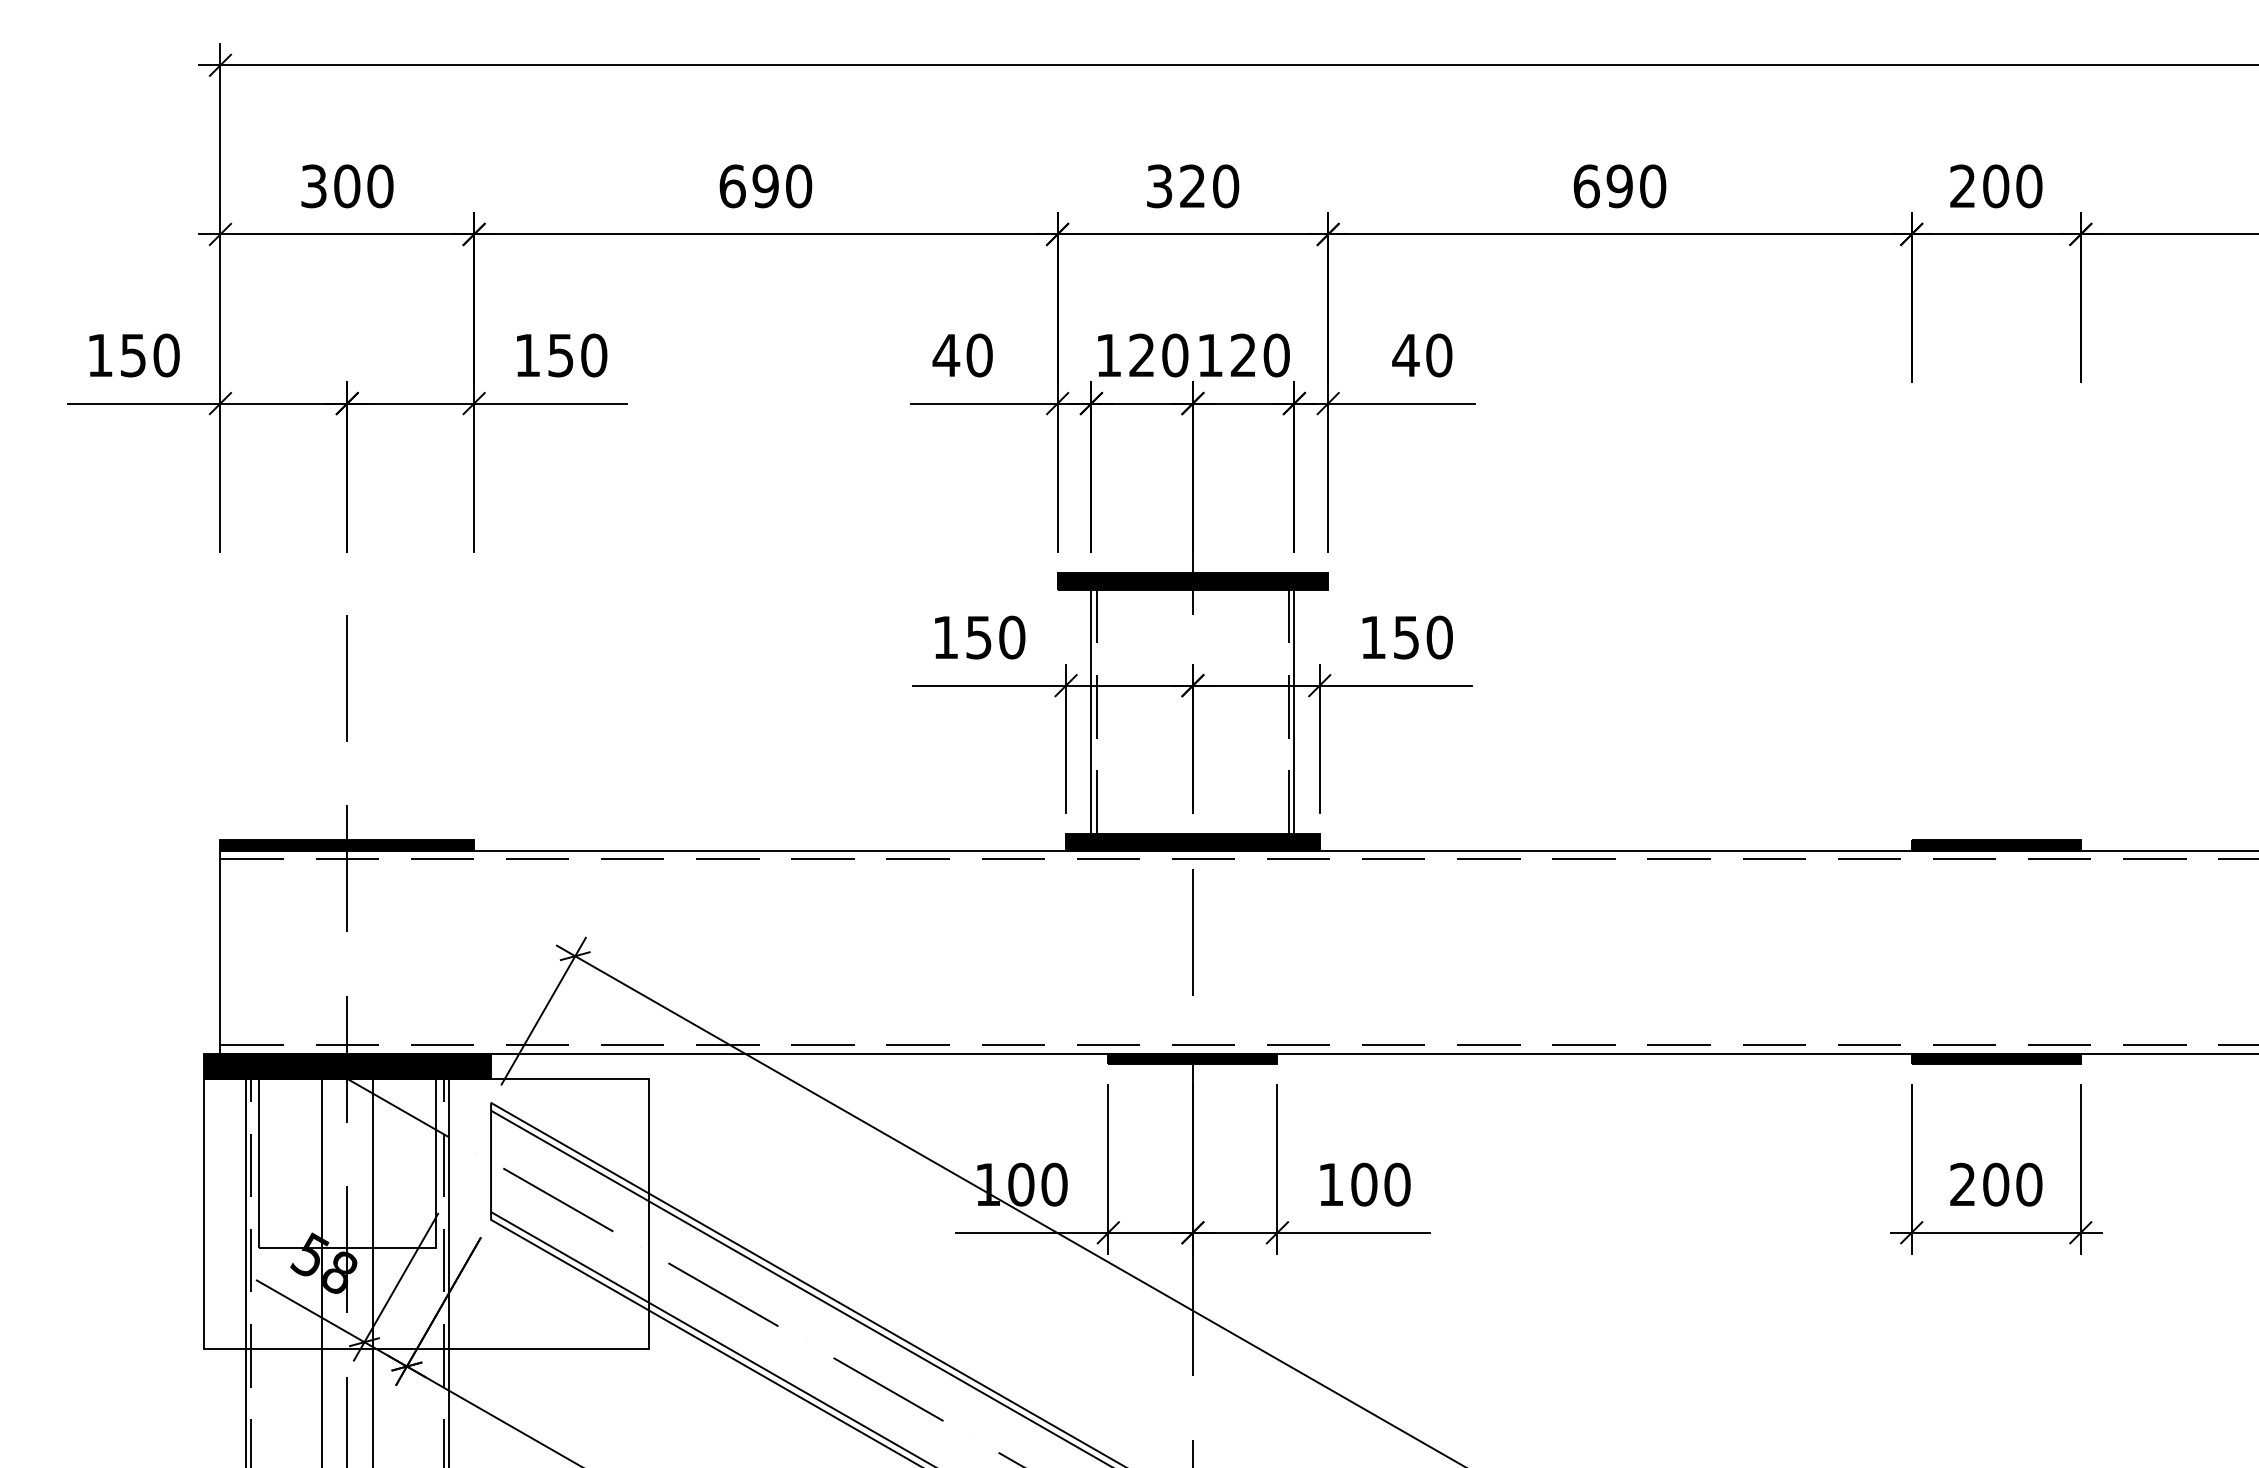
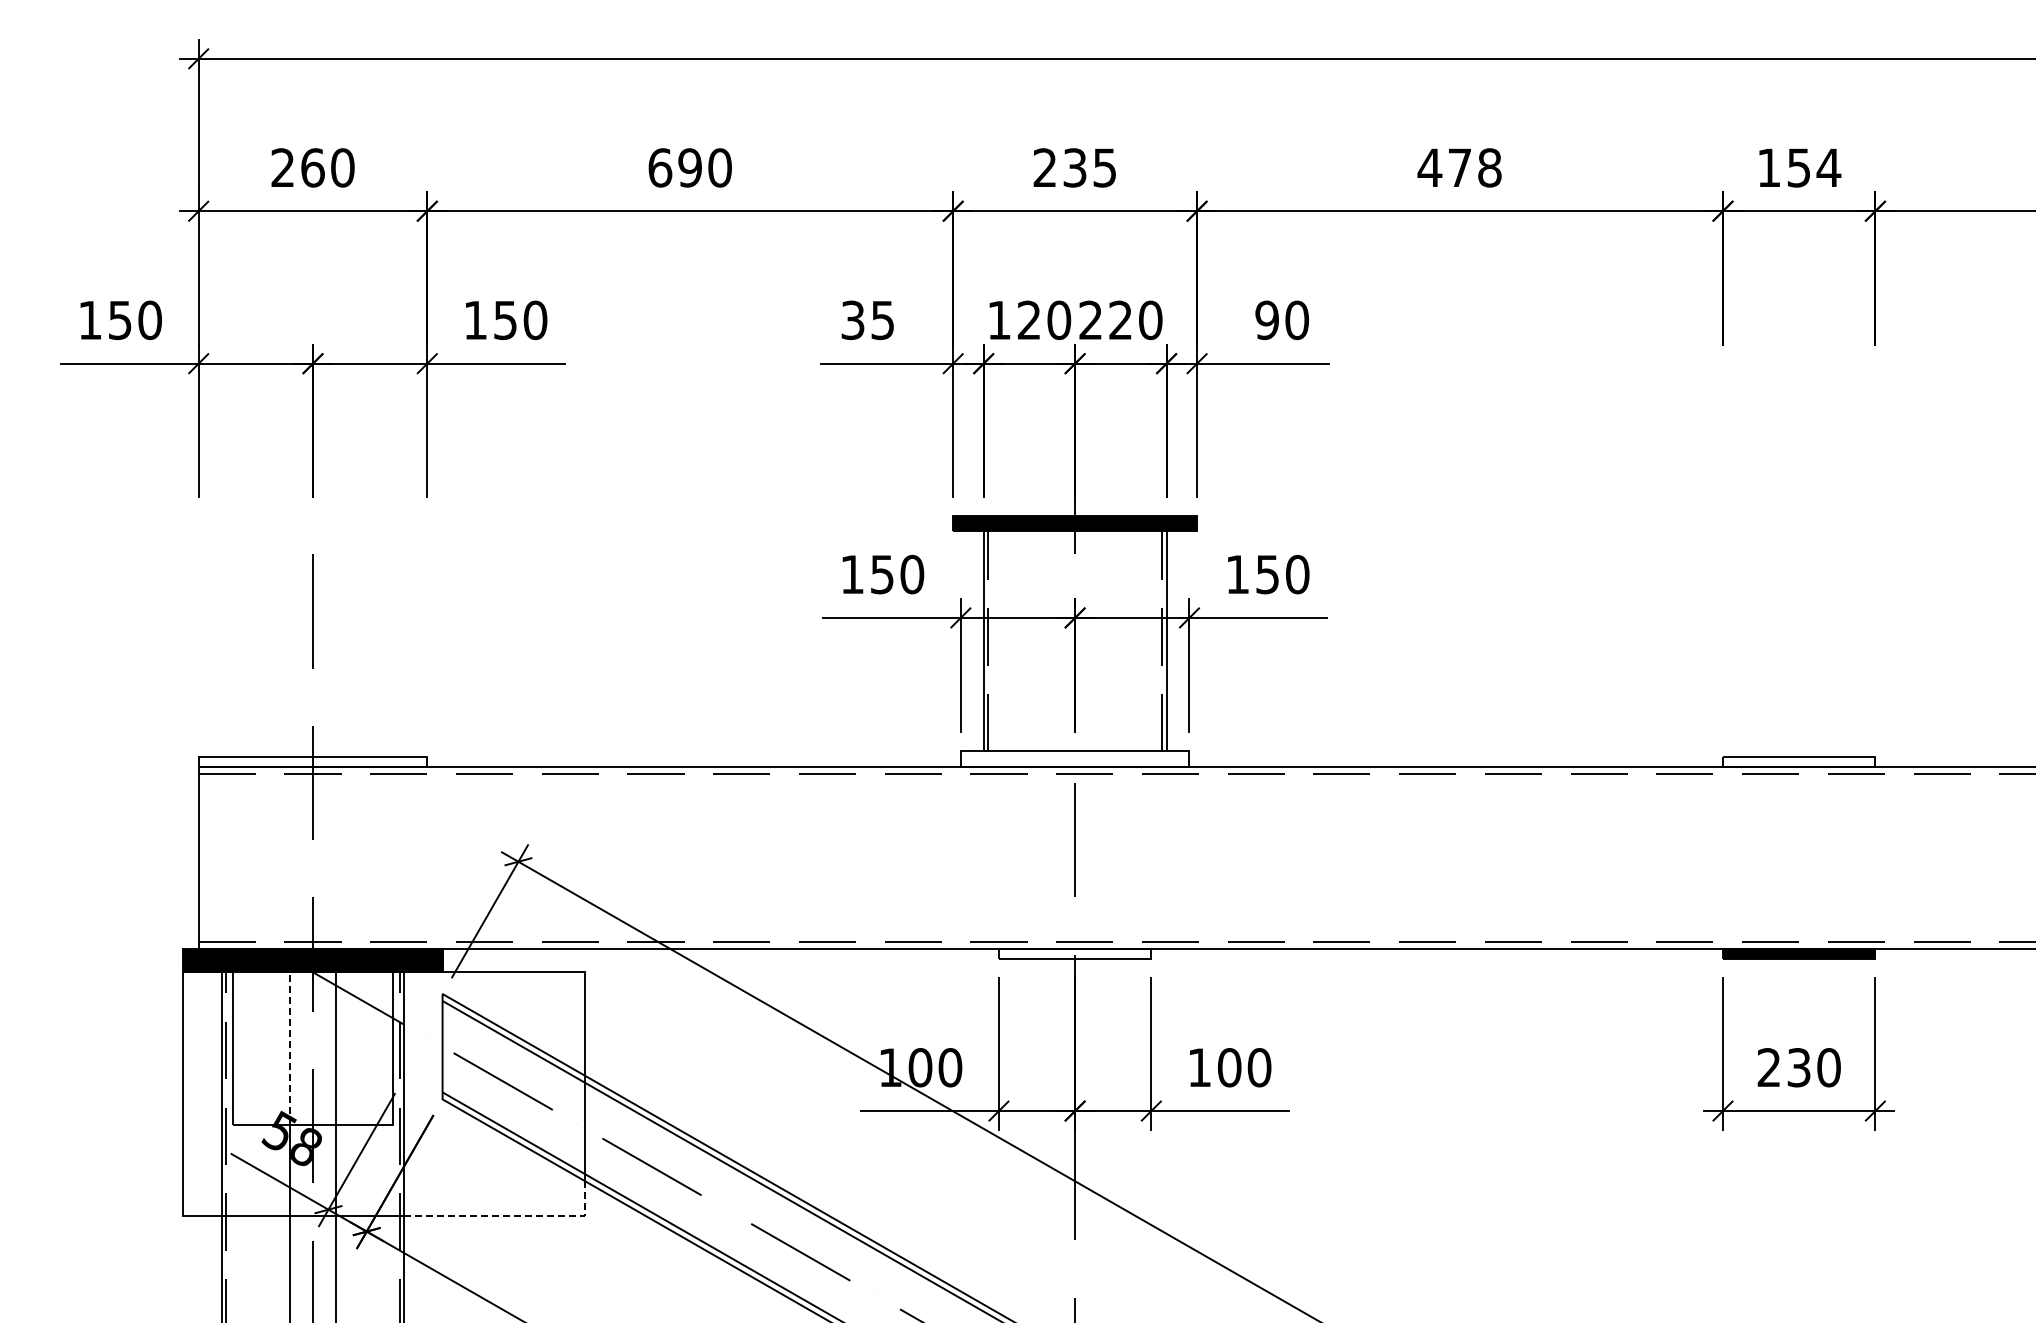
text: (330, 185) -> (297, 167), 300 -> 260
text: (1192, 185) -> (1074, 167), 320 -> 235
text: (1619, 185) -> (1459, 167), 690 -> 478
text: (1996, 185) -> (1799, 167), 200 -> 154
text: (1209, 354) -> (1090, 319), 120 -> 220
text: (962, 355) -> (867, 320), 40 -> 35
text: (1405, 355) -> (1266, 320), 40 -> 90
fill: (1192, 841) -> (1074, 758), removed
fill: (346, 844) -> (312, 761), removed
fill: (1995, 844) -> (1798, 761), removed
fill: (1192, 1057) -> (1074, 953), removed
line: (322, 1163) -> (290, 1048), solid -> dashed
text: (1995, 1184) -> (1798, 1067), 200 -> 230
line: (569, 1349) -> (513, 1216), solid -> dashed

